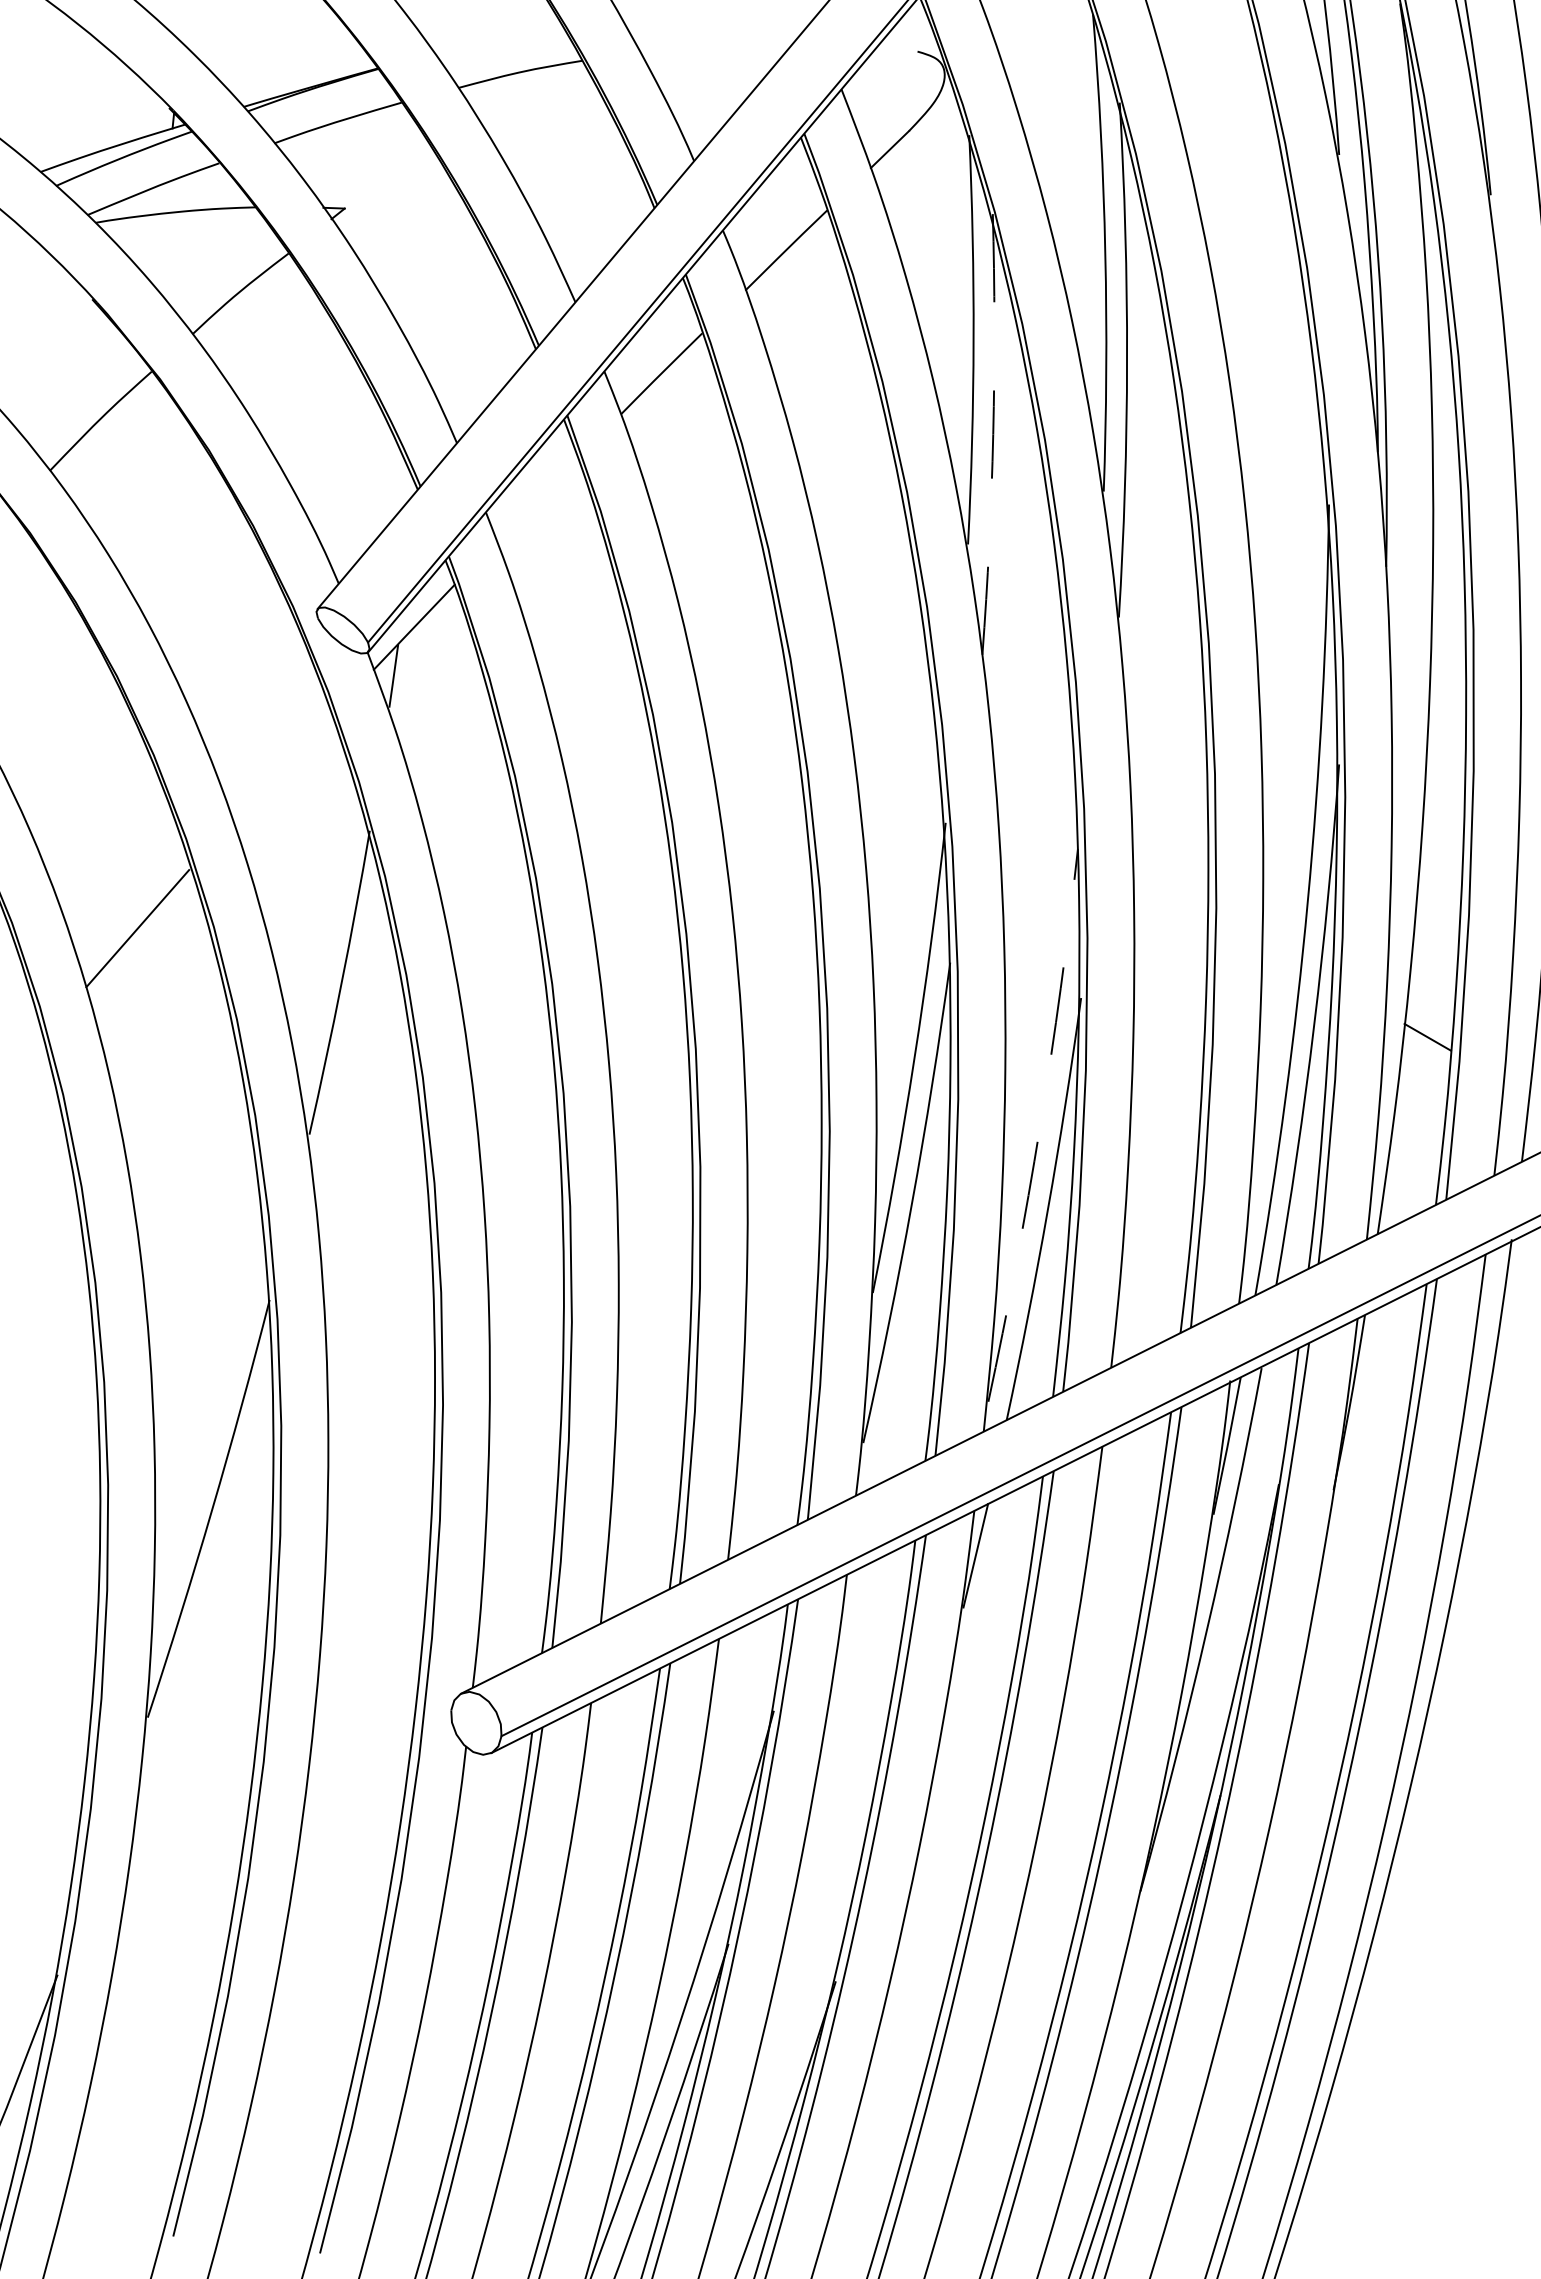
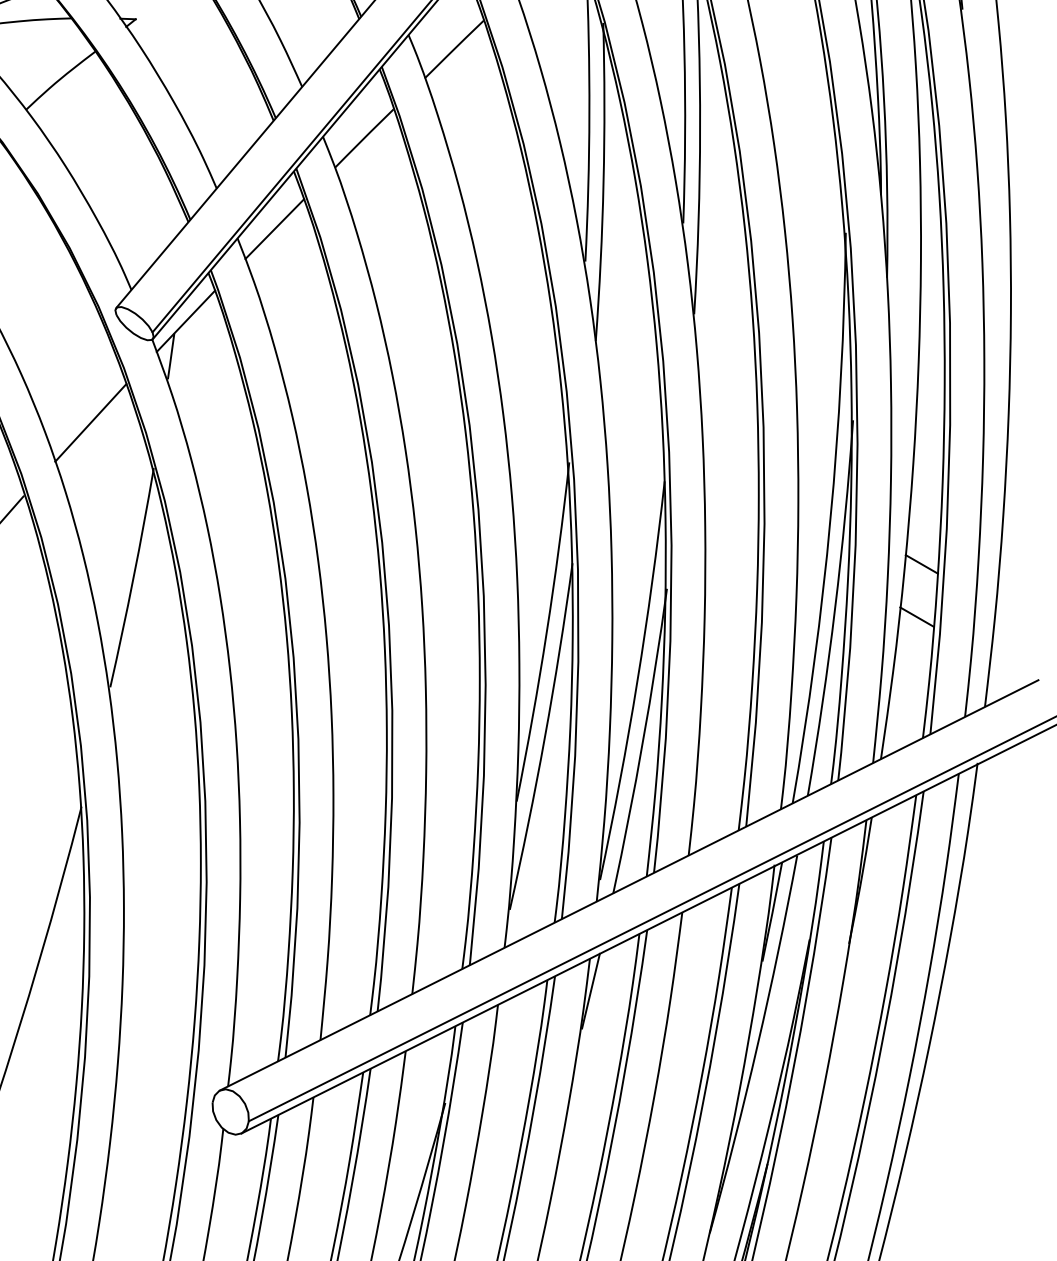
arc: (993, 434) -> (603, 182), dashed -> solid
line: (537, 499) -> (274, 229), added
line: (282, 767) -> (90, 422), added
line: (1434, 964) -> (921, 564), added
arc: (1040, 1126) -> (637, 681), dashed -> solid

